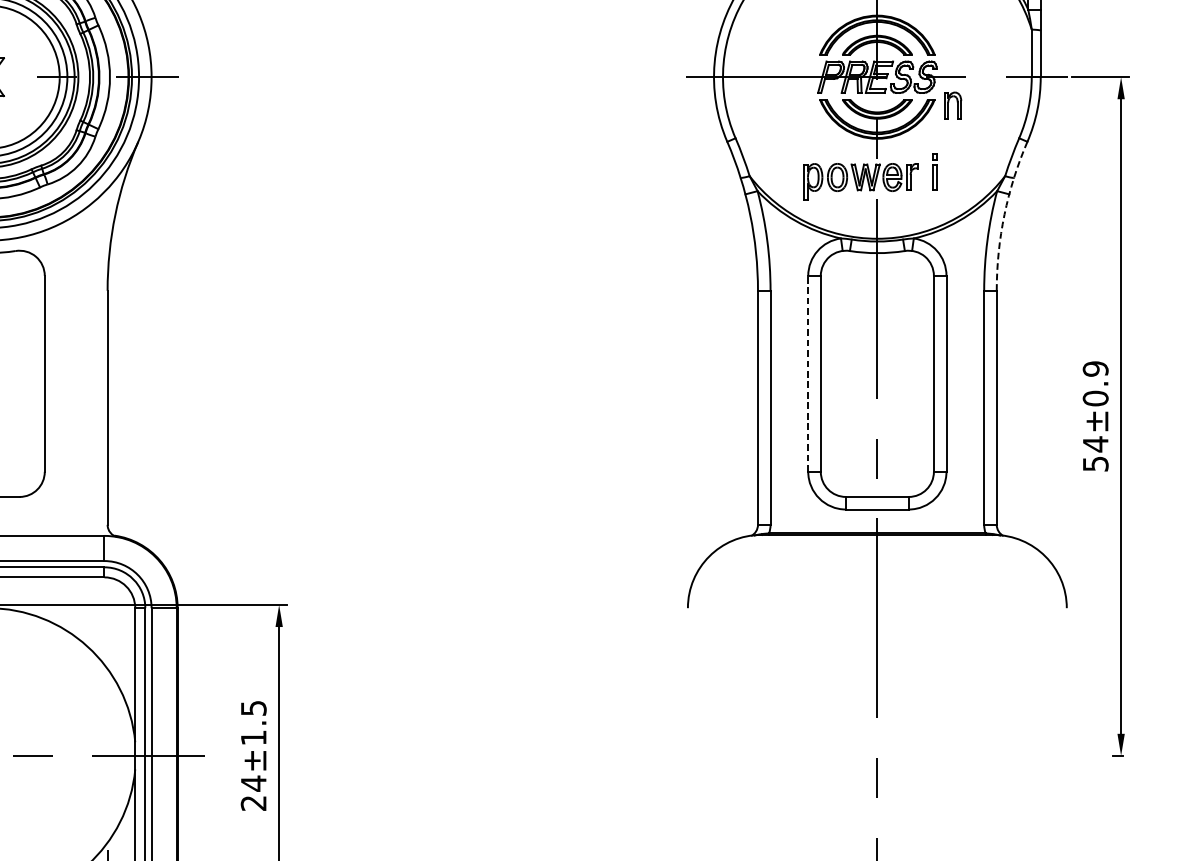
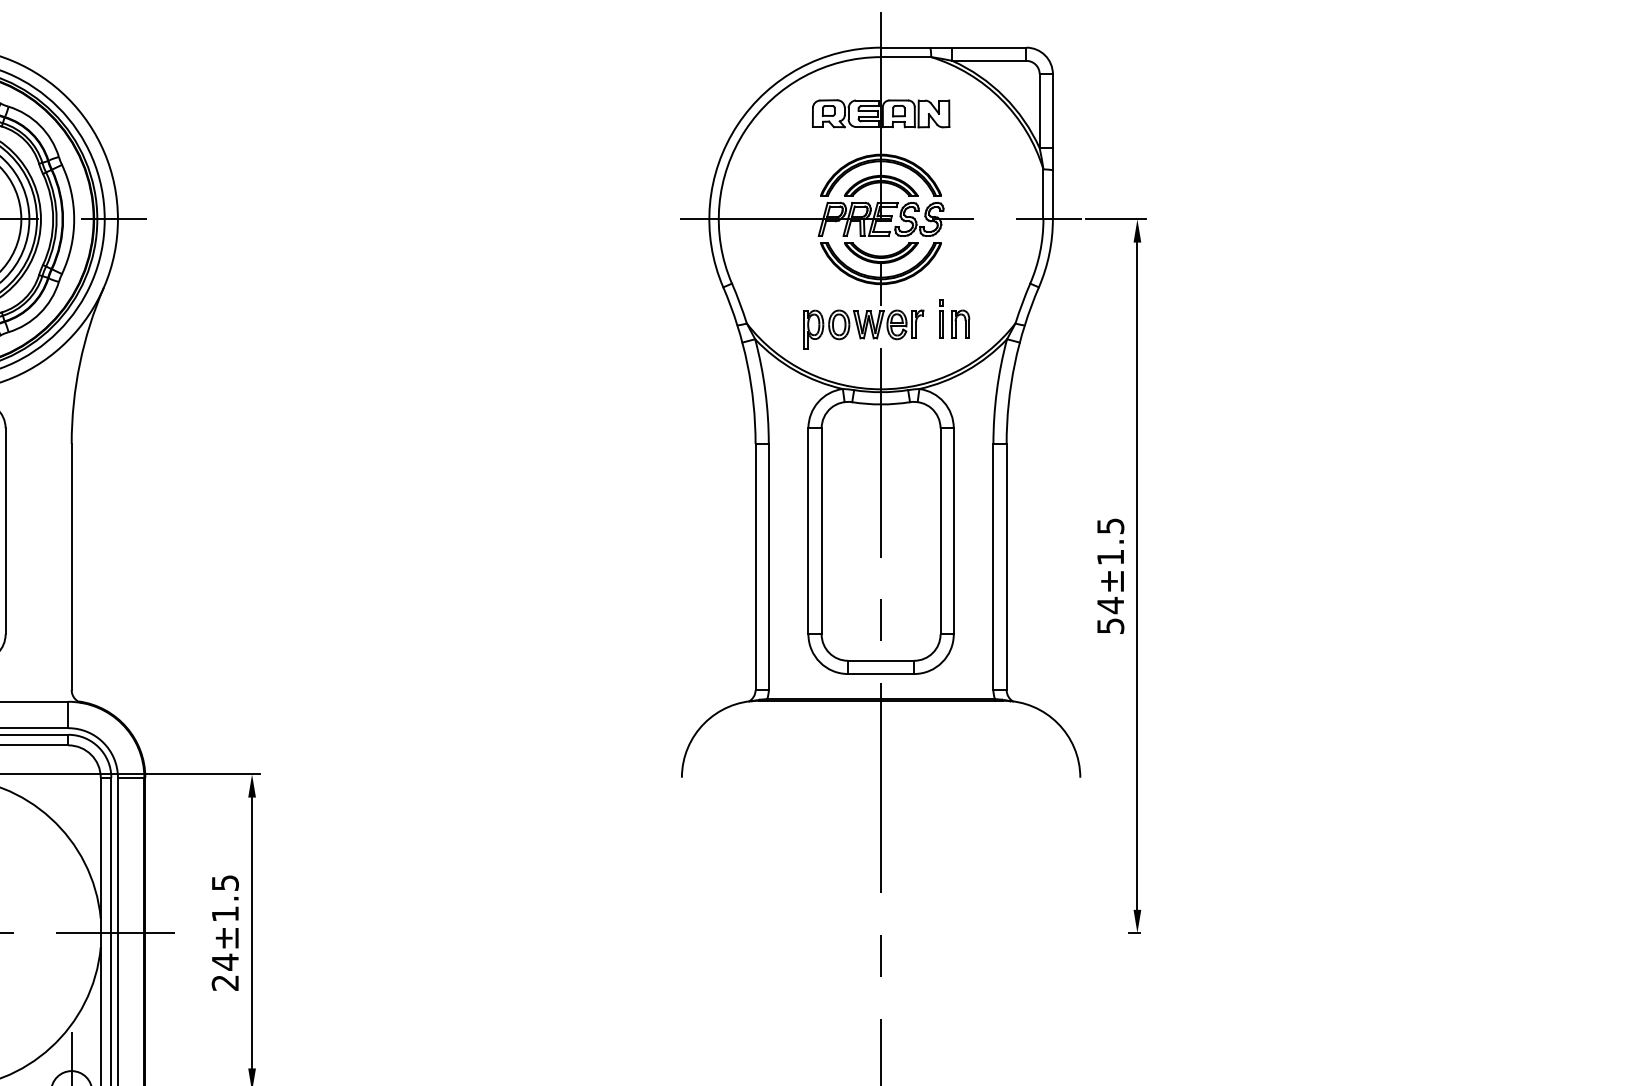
part: (952, 104) -> (960, 323), moved
arc: (1004, 215) -> (1014, 364), dashed -> solid
line: (808, 373) -> (808, 530), dashed -> solid
text: (1095, 383) -> (1110, 541), 54±0.9 -> 54±1.5

